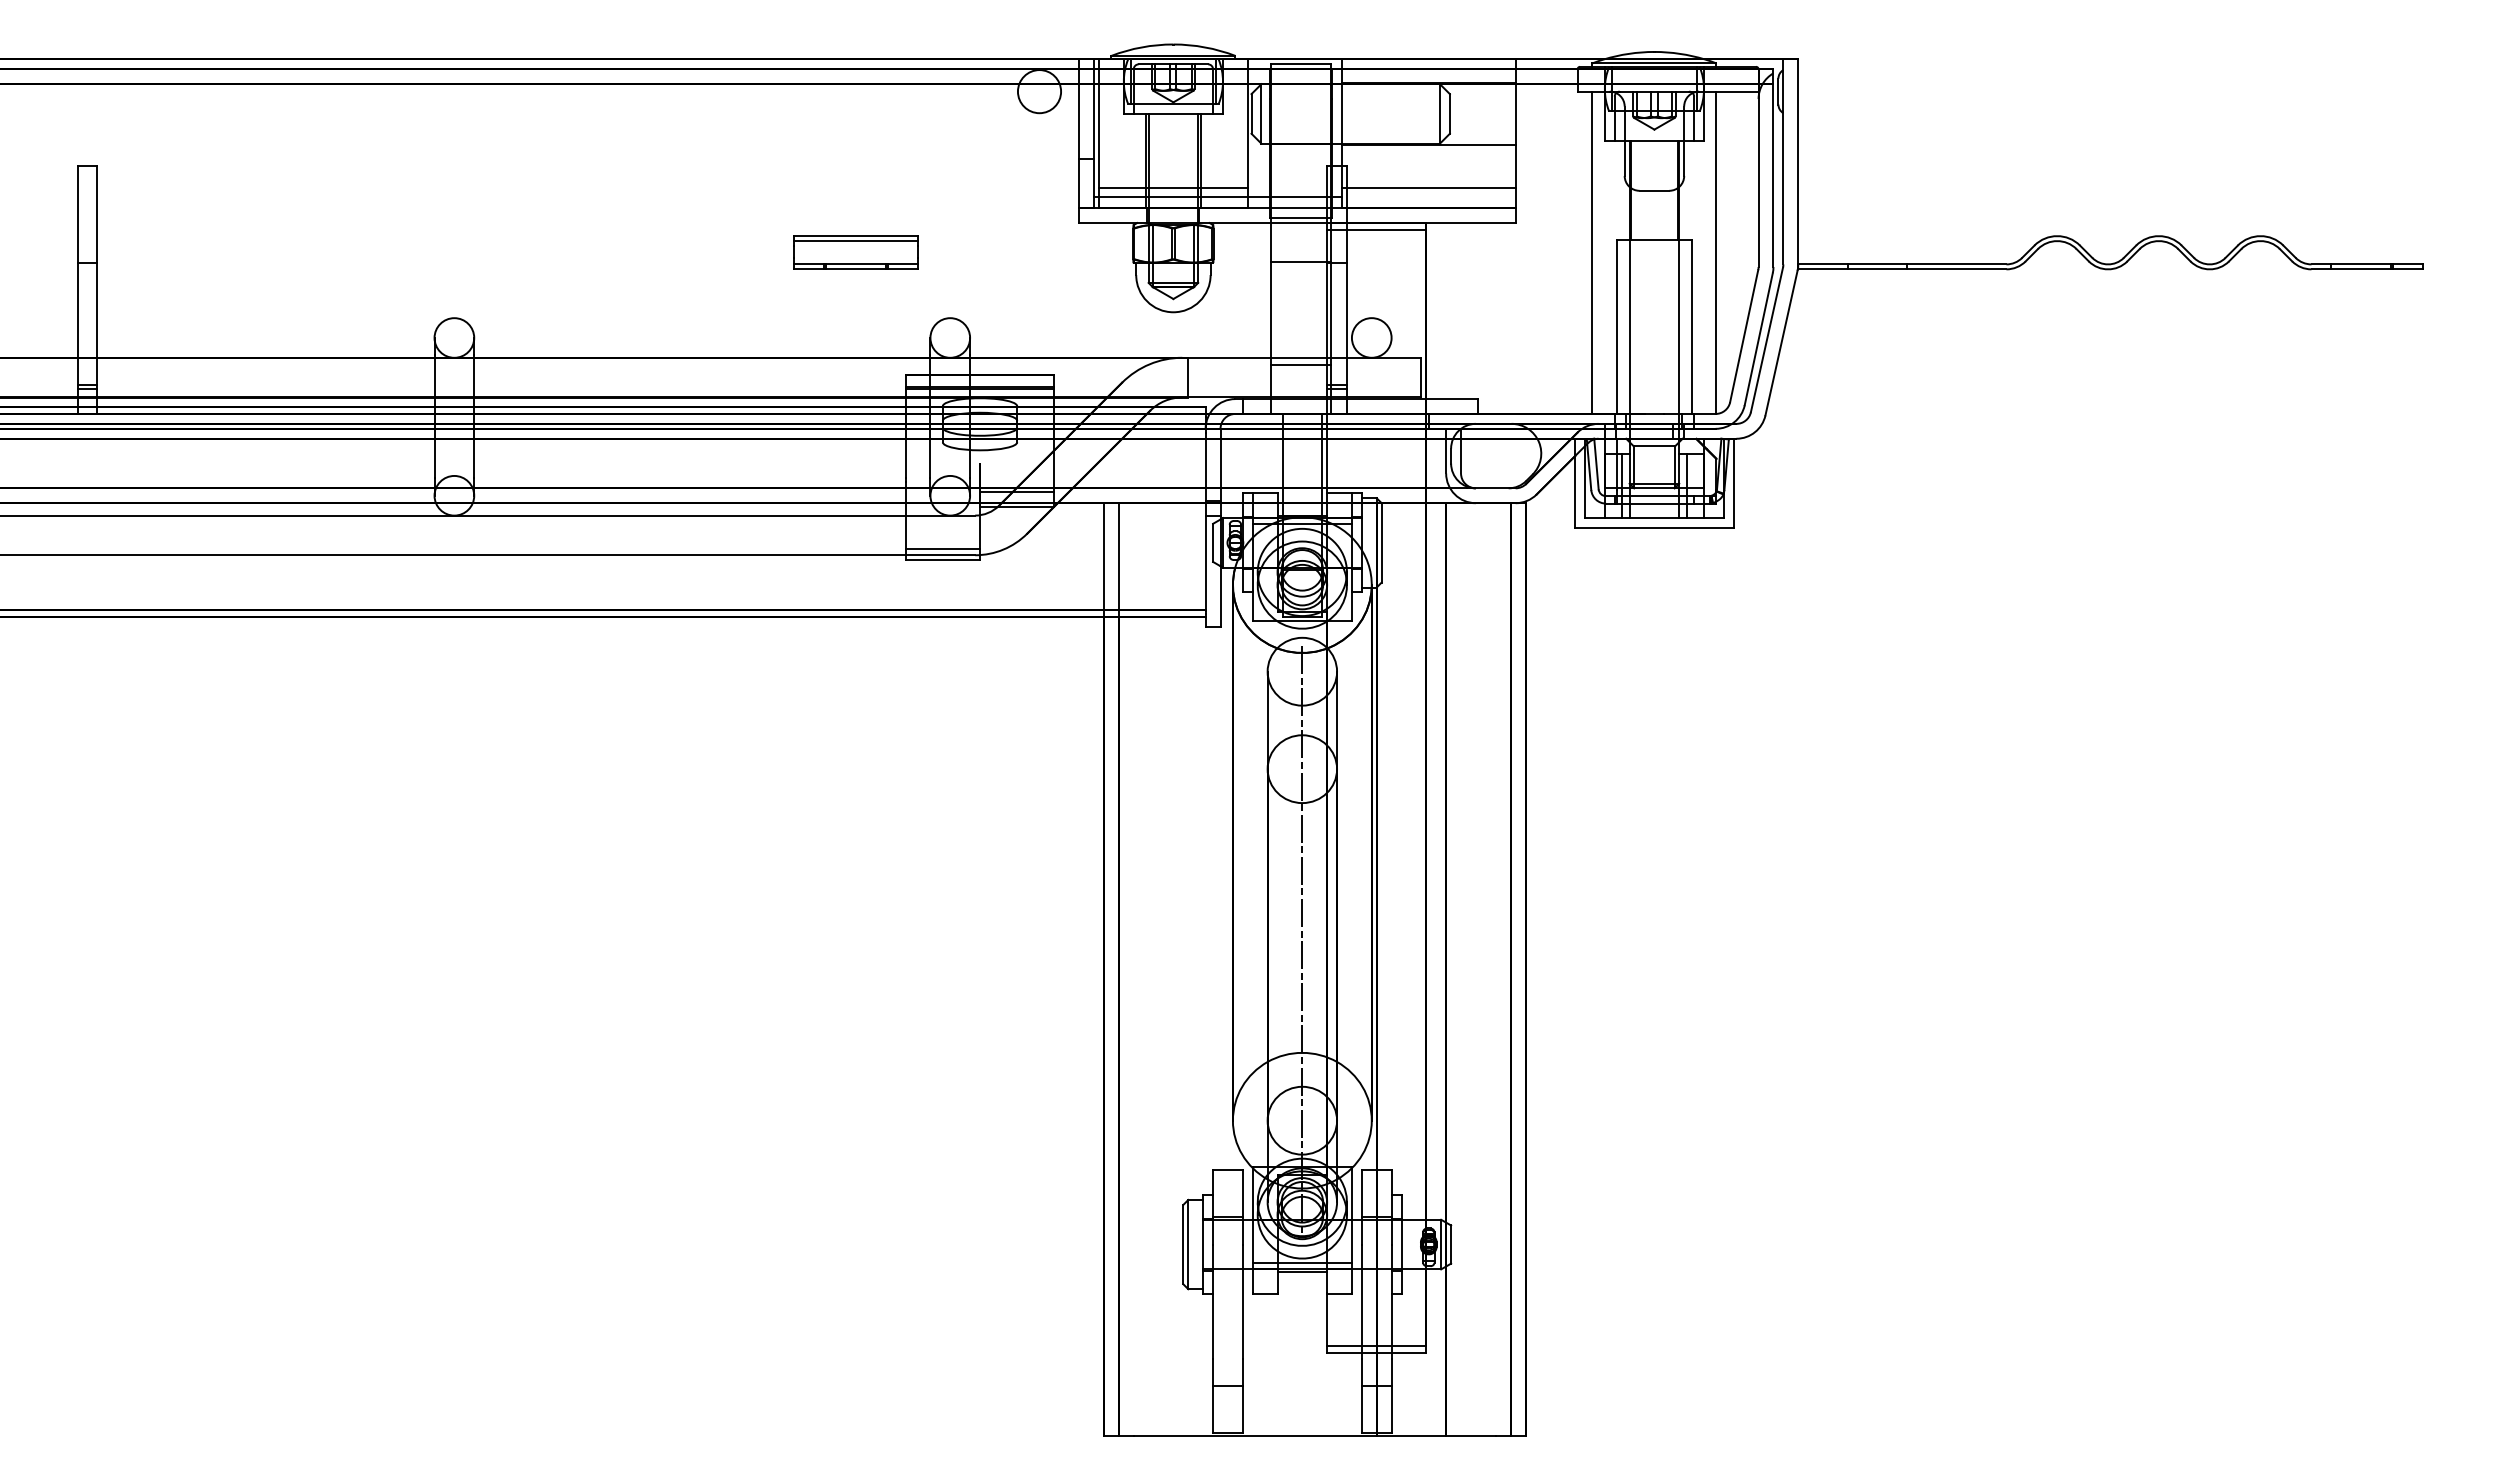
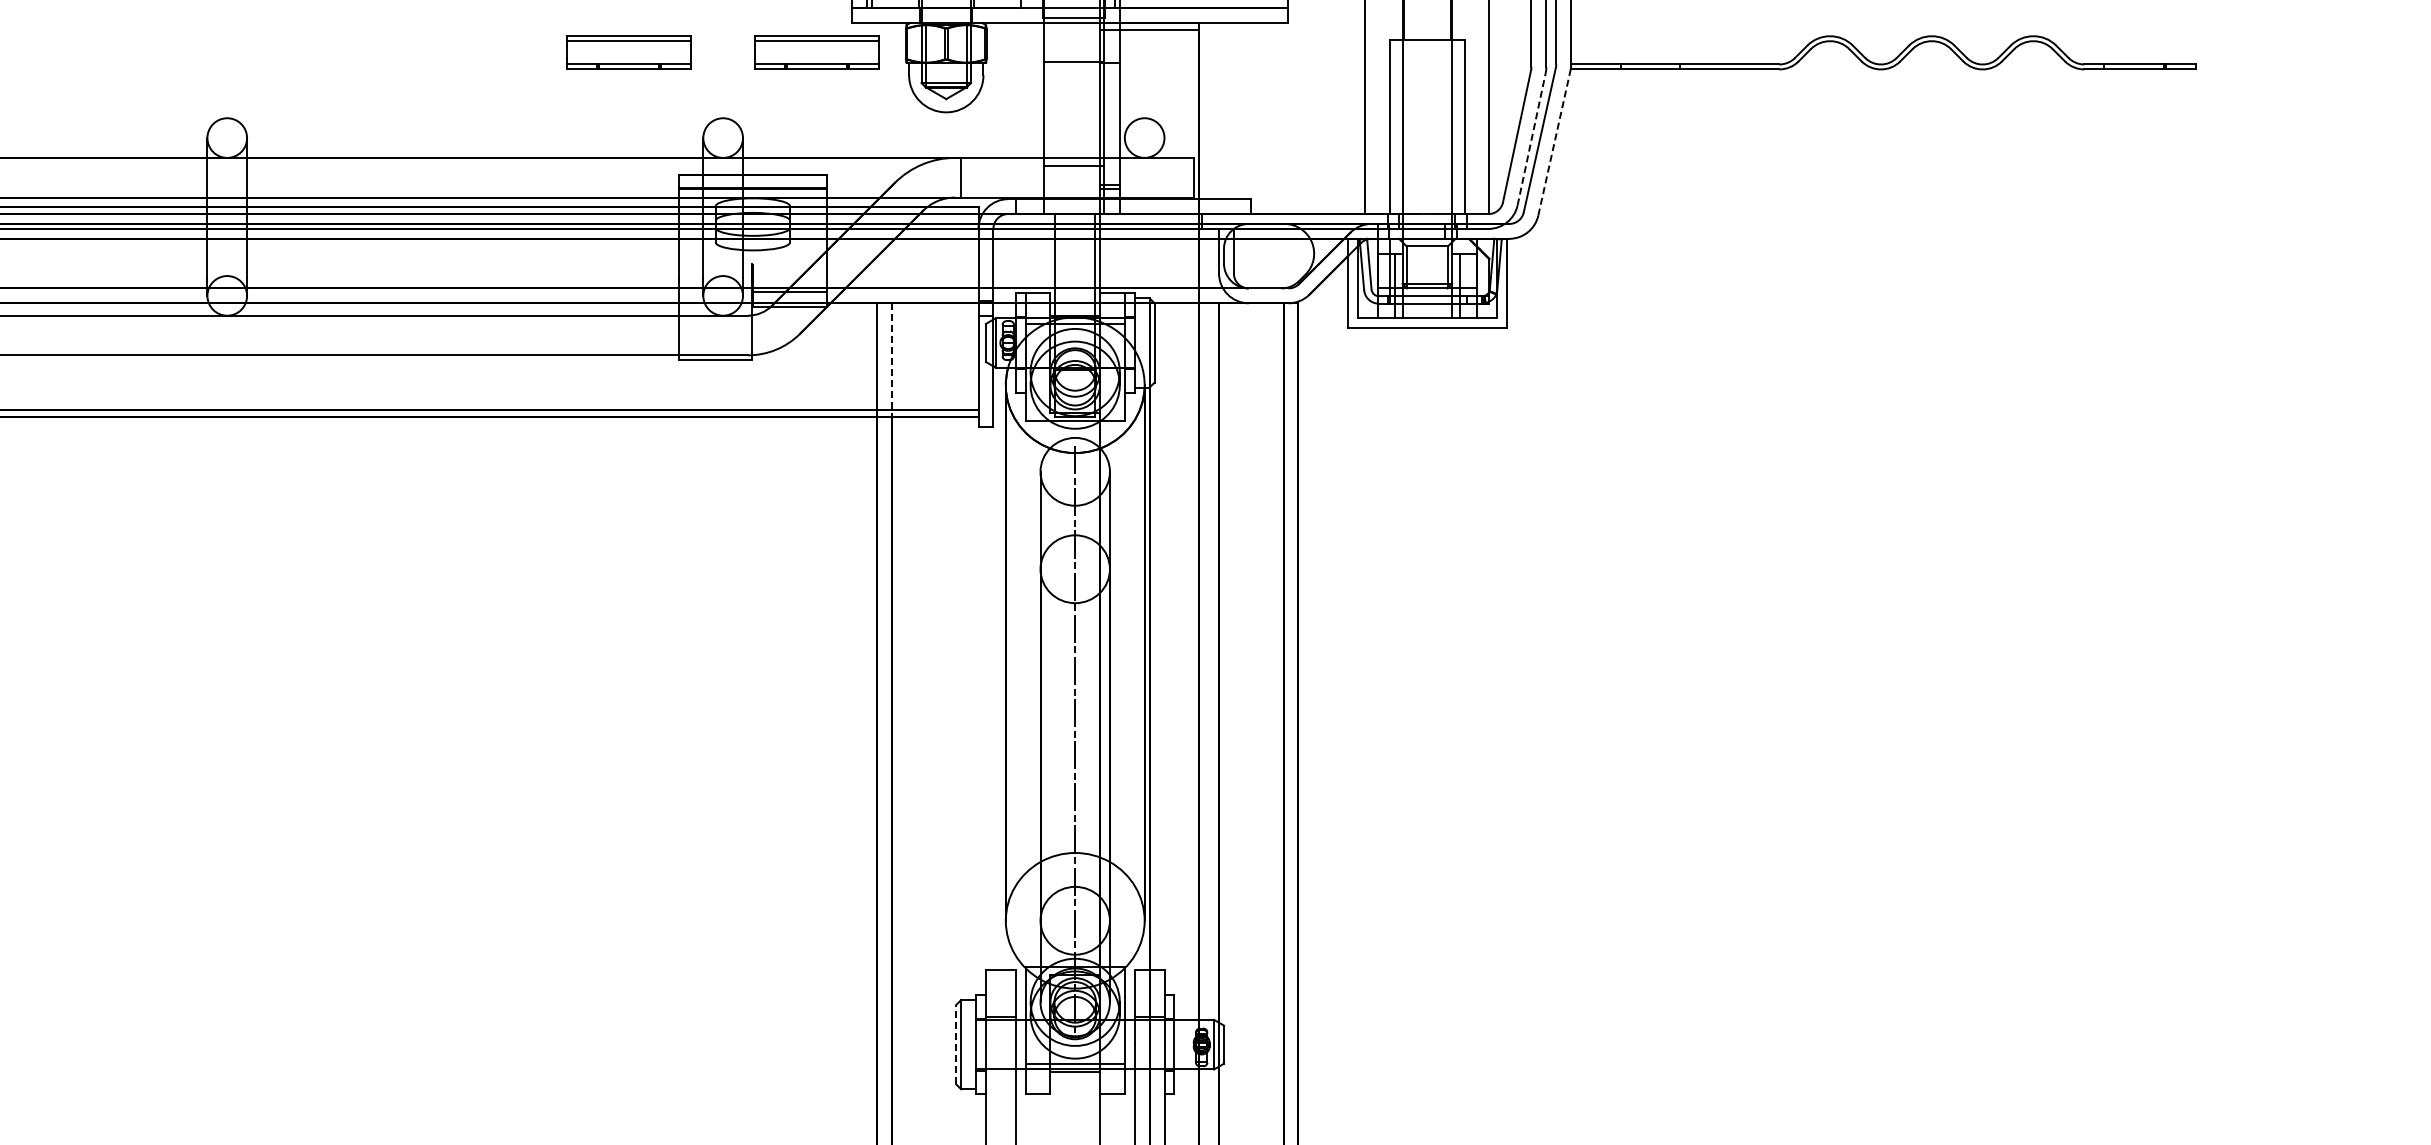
part: (1043, 252) -> (816, 52), added
line: (1758, 339) -> (1531, 139), solid -> dashed
line: (1781, 342) -> (1554, 142), solid -> dashed
line: (942, 549) -> (715, 349), removed
line: (1118, 560) -> (891, 360), solid -> dashed
line: (1183, 1244) -> (956, 1044), solid -> dashed

